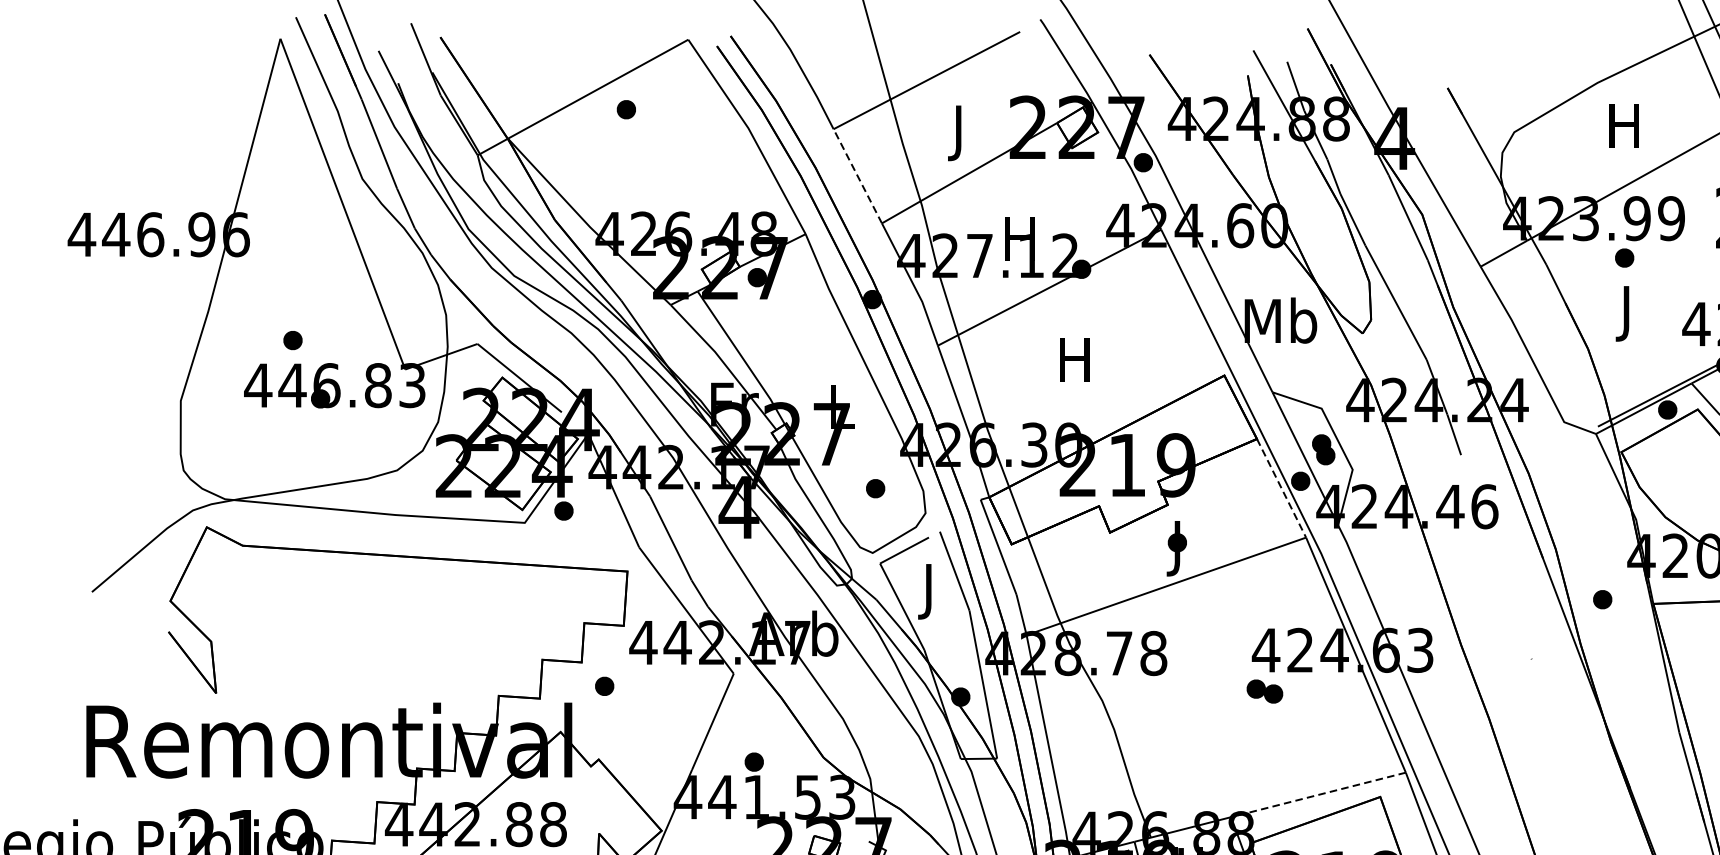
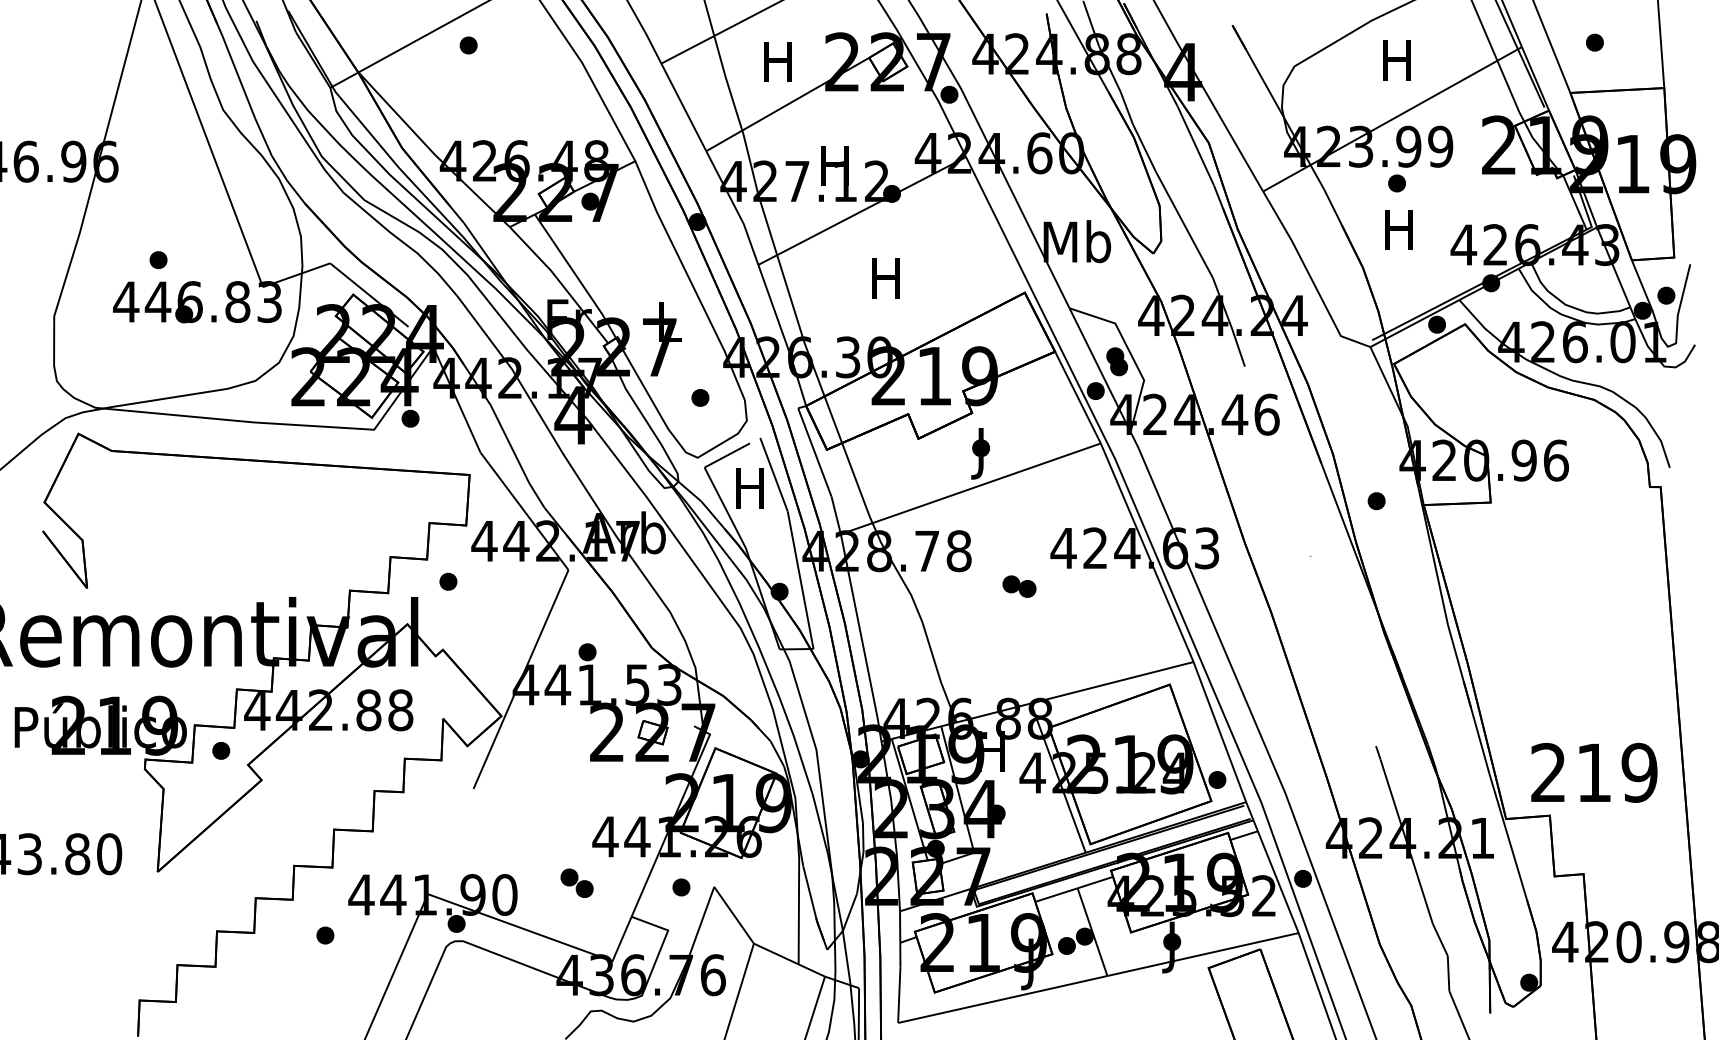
text: (958, 133) -> (777, 67), J -> H
line: (857, 175) -> (683, 106), dashed -> solid
text: (1626, 314) -> (1398, 235), J -> H
line: (1282, 489) -> (1078, 398), dashed -> solid
text: (928, 591) -> (749, 493), J -> H
part: (1264, 691) -> (1019, 586), moved
line: (1318, 794) -> (1112, 682), dashed -> solid

